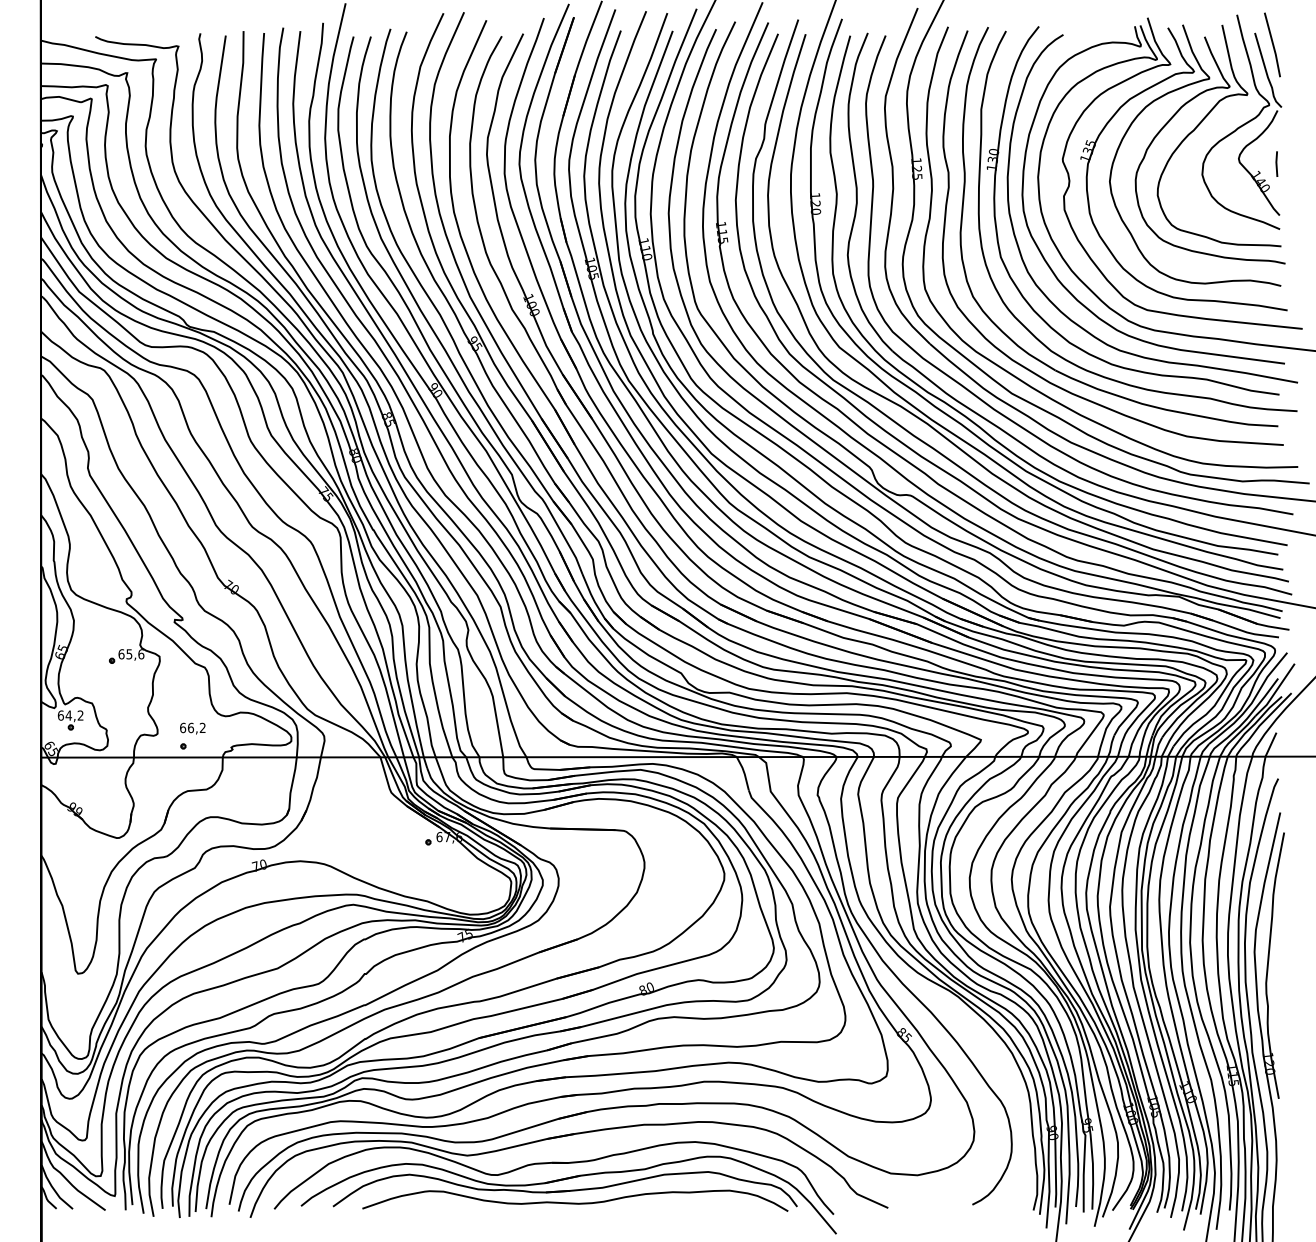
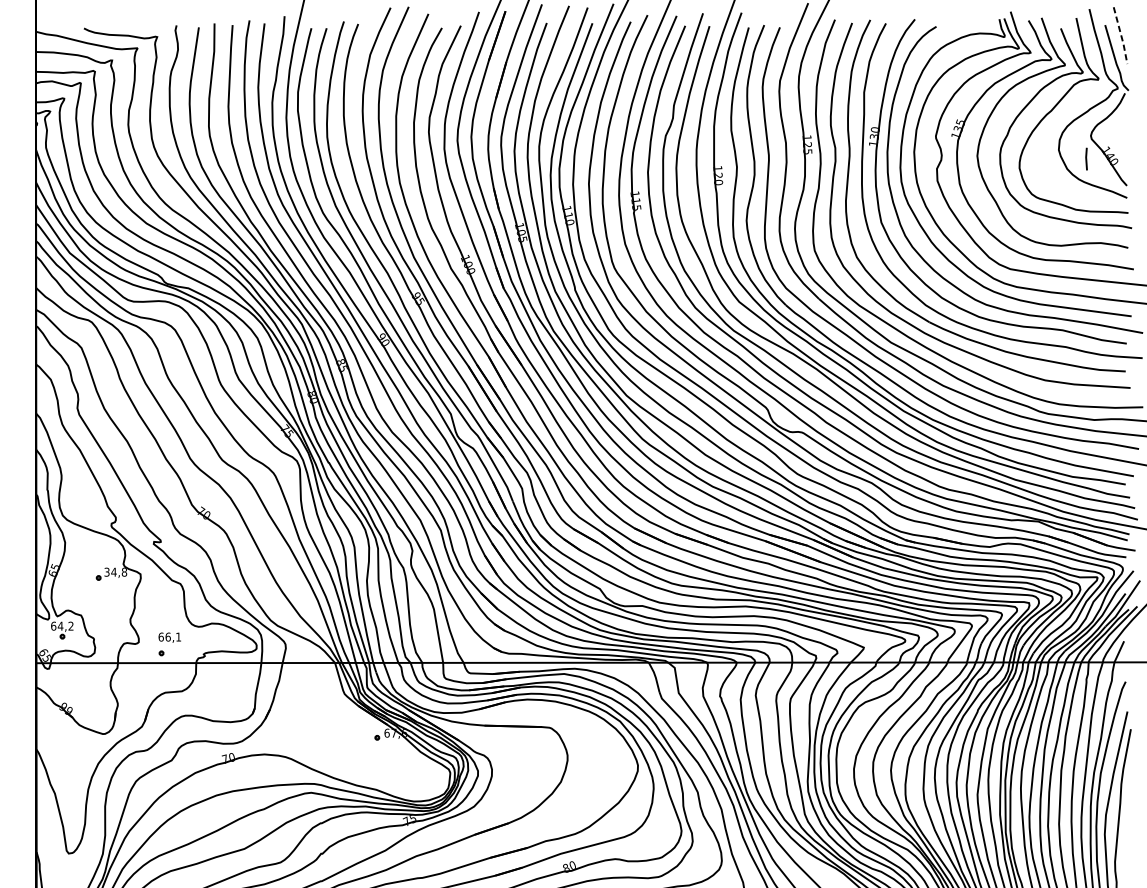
line: (1273, 45) -> (1121, 36), solid -> dashed
line: (1276, 163) -> (1086, 158), moved
text: (131, 654) -> (115, 572), 65,6 -> 34,8
text: (202, 727) -> (178, 636), 66,2 -> 66,1

